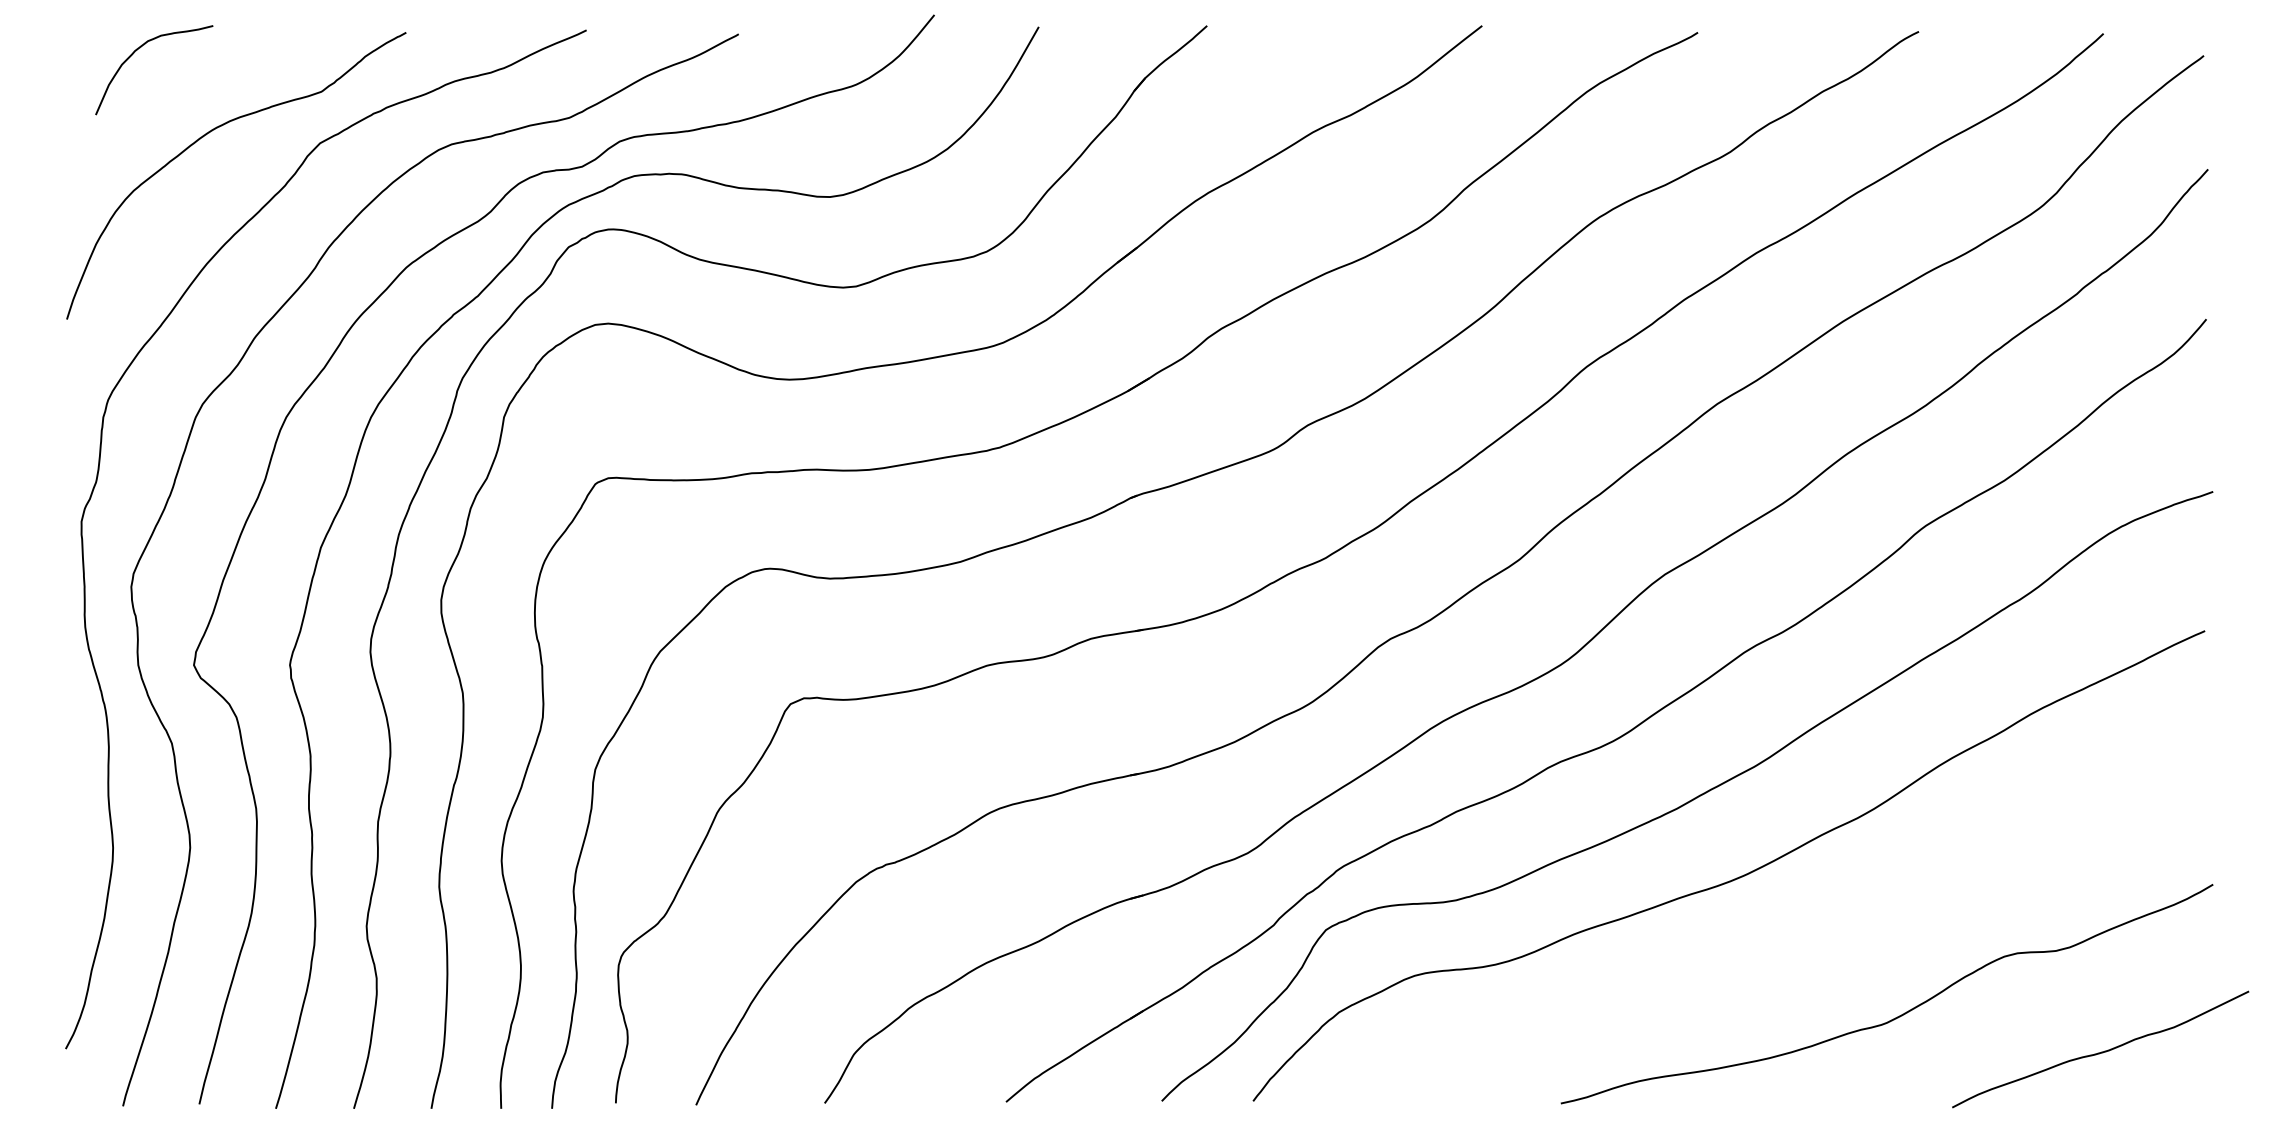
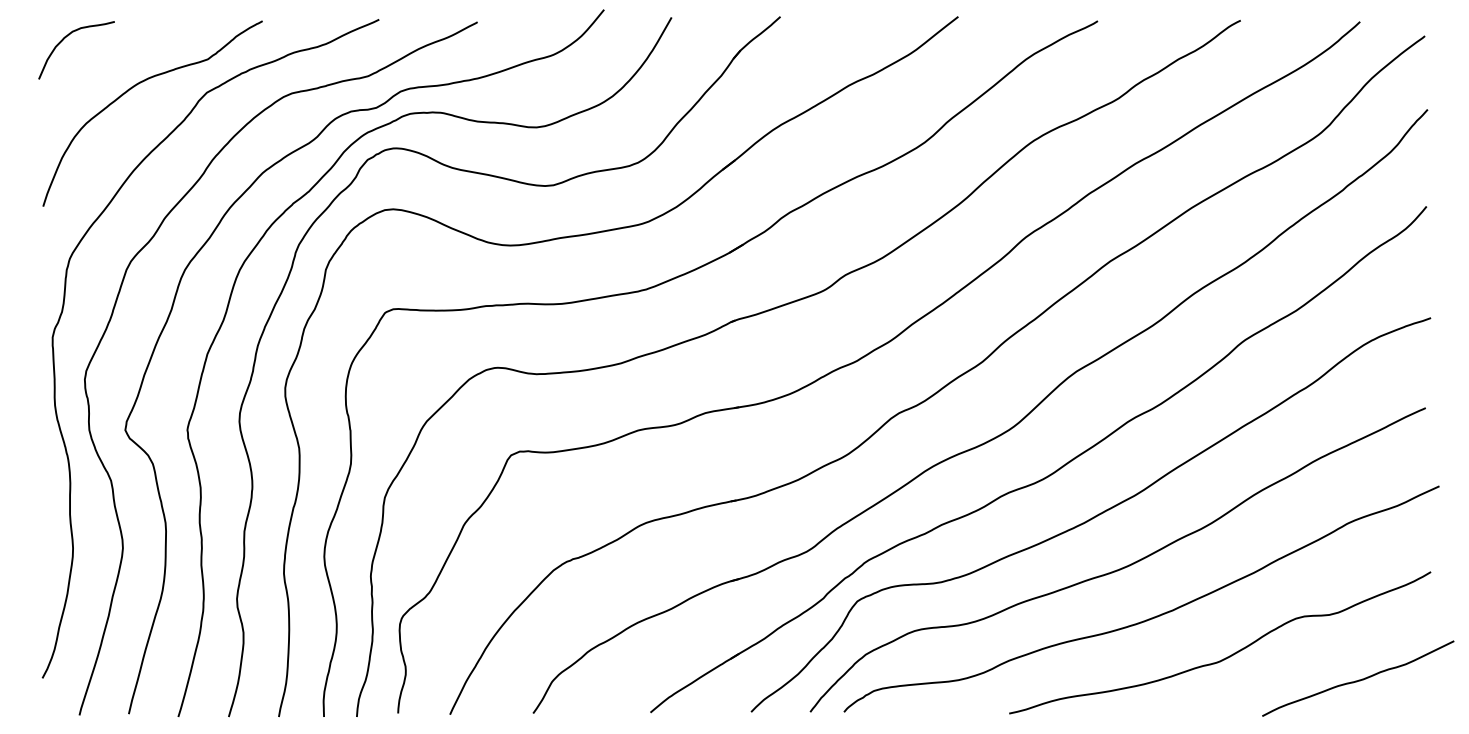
curve: (136, 51) -> (65, 38), moved
curve: (1776, 956) -> (1148, 618), added

